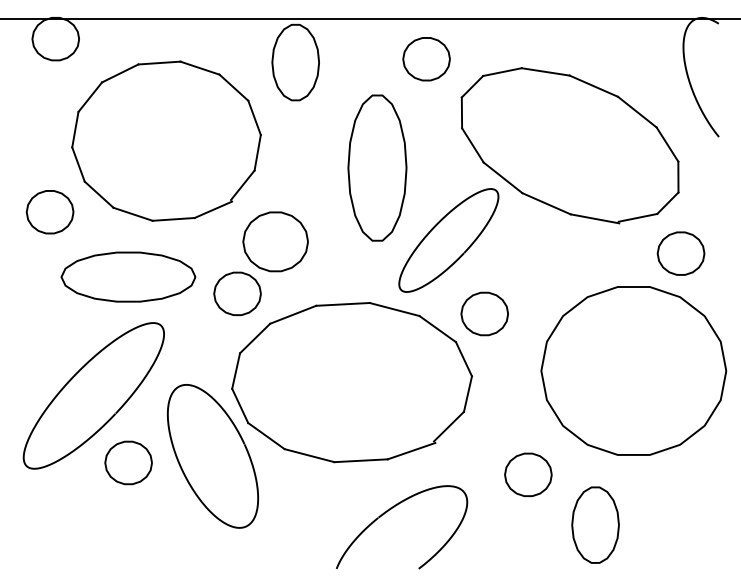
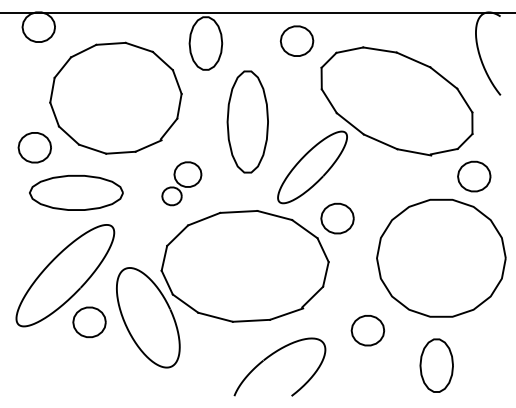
part: (376, 167) -> (247, 121), moved
part: (260, 263) -> (181, 183), size x0.6
part: (128, 276) -> (76, 192), moved
part: (595, 524) -> (436, 365), moved

